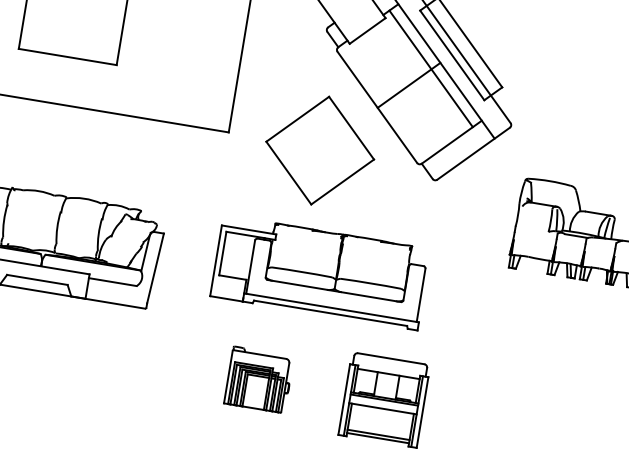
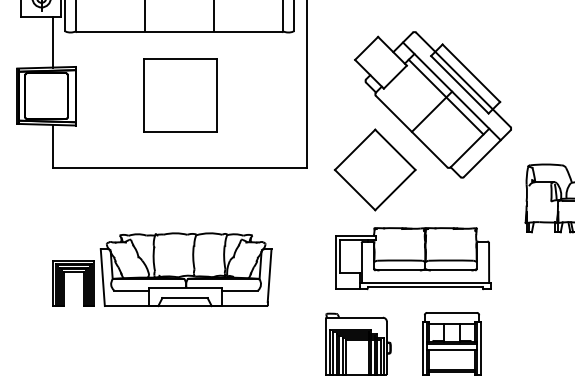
part: (320, 272) -> (413, 258), moved
part: (259, 379) -> (358, 343), size x1.43

